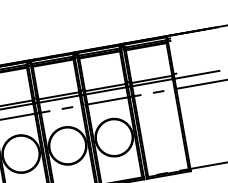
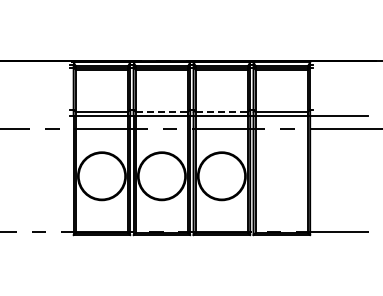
line: (105, 87) -> (222, 111), solid -> dashed
line: (59, 95) -> (162, 111), solid -> dashed

